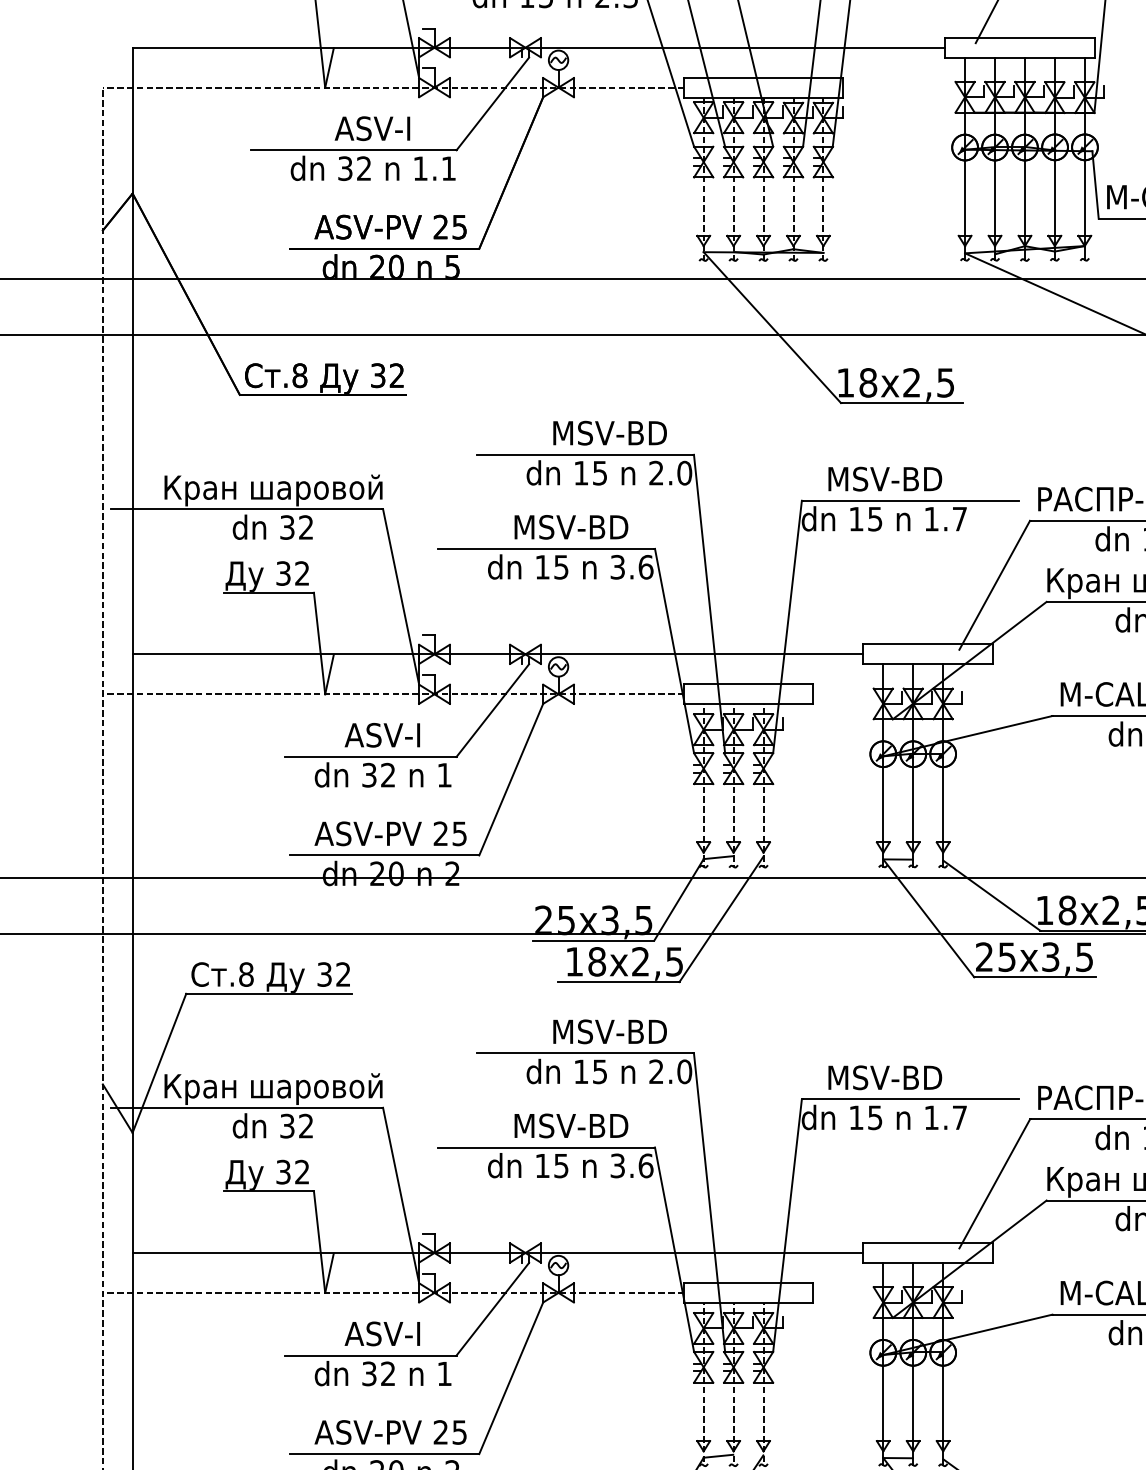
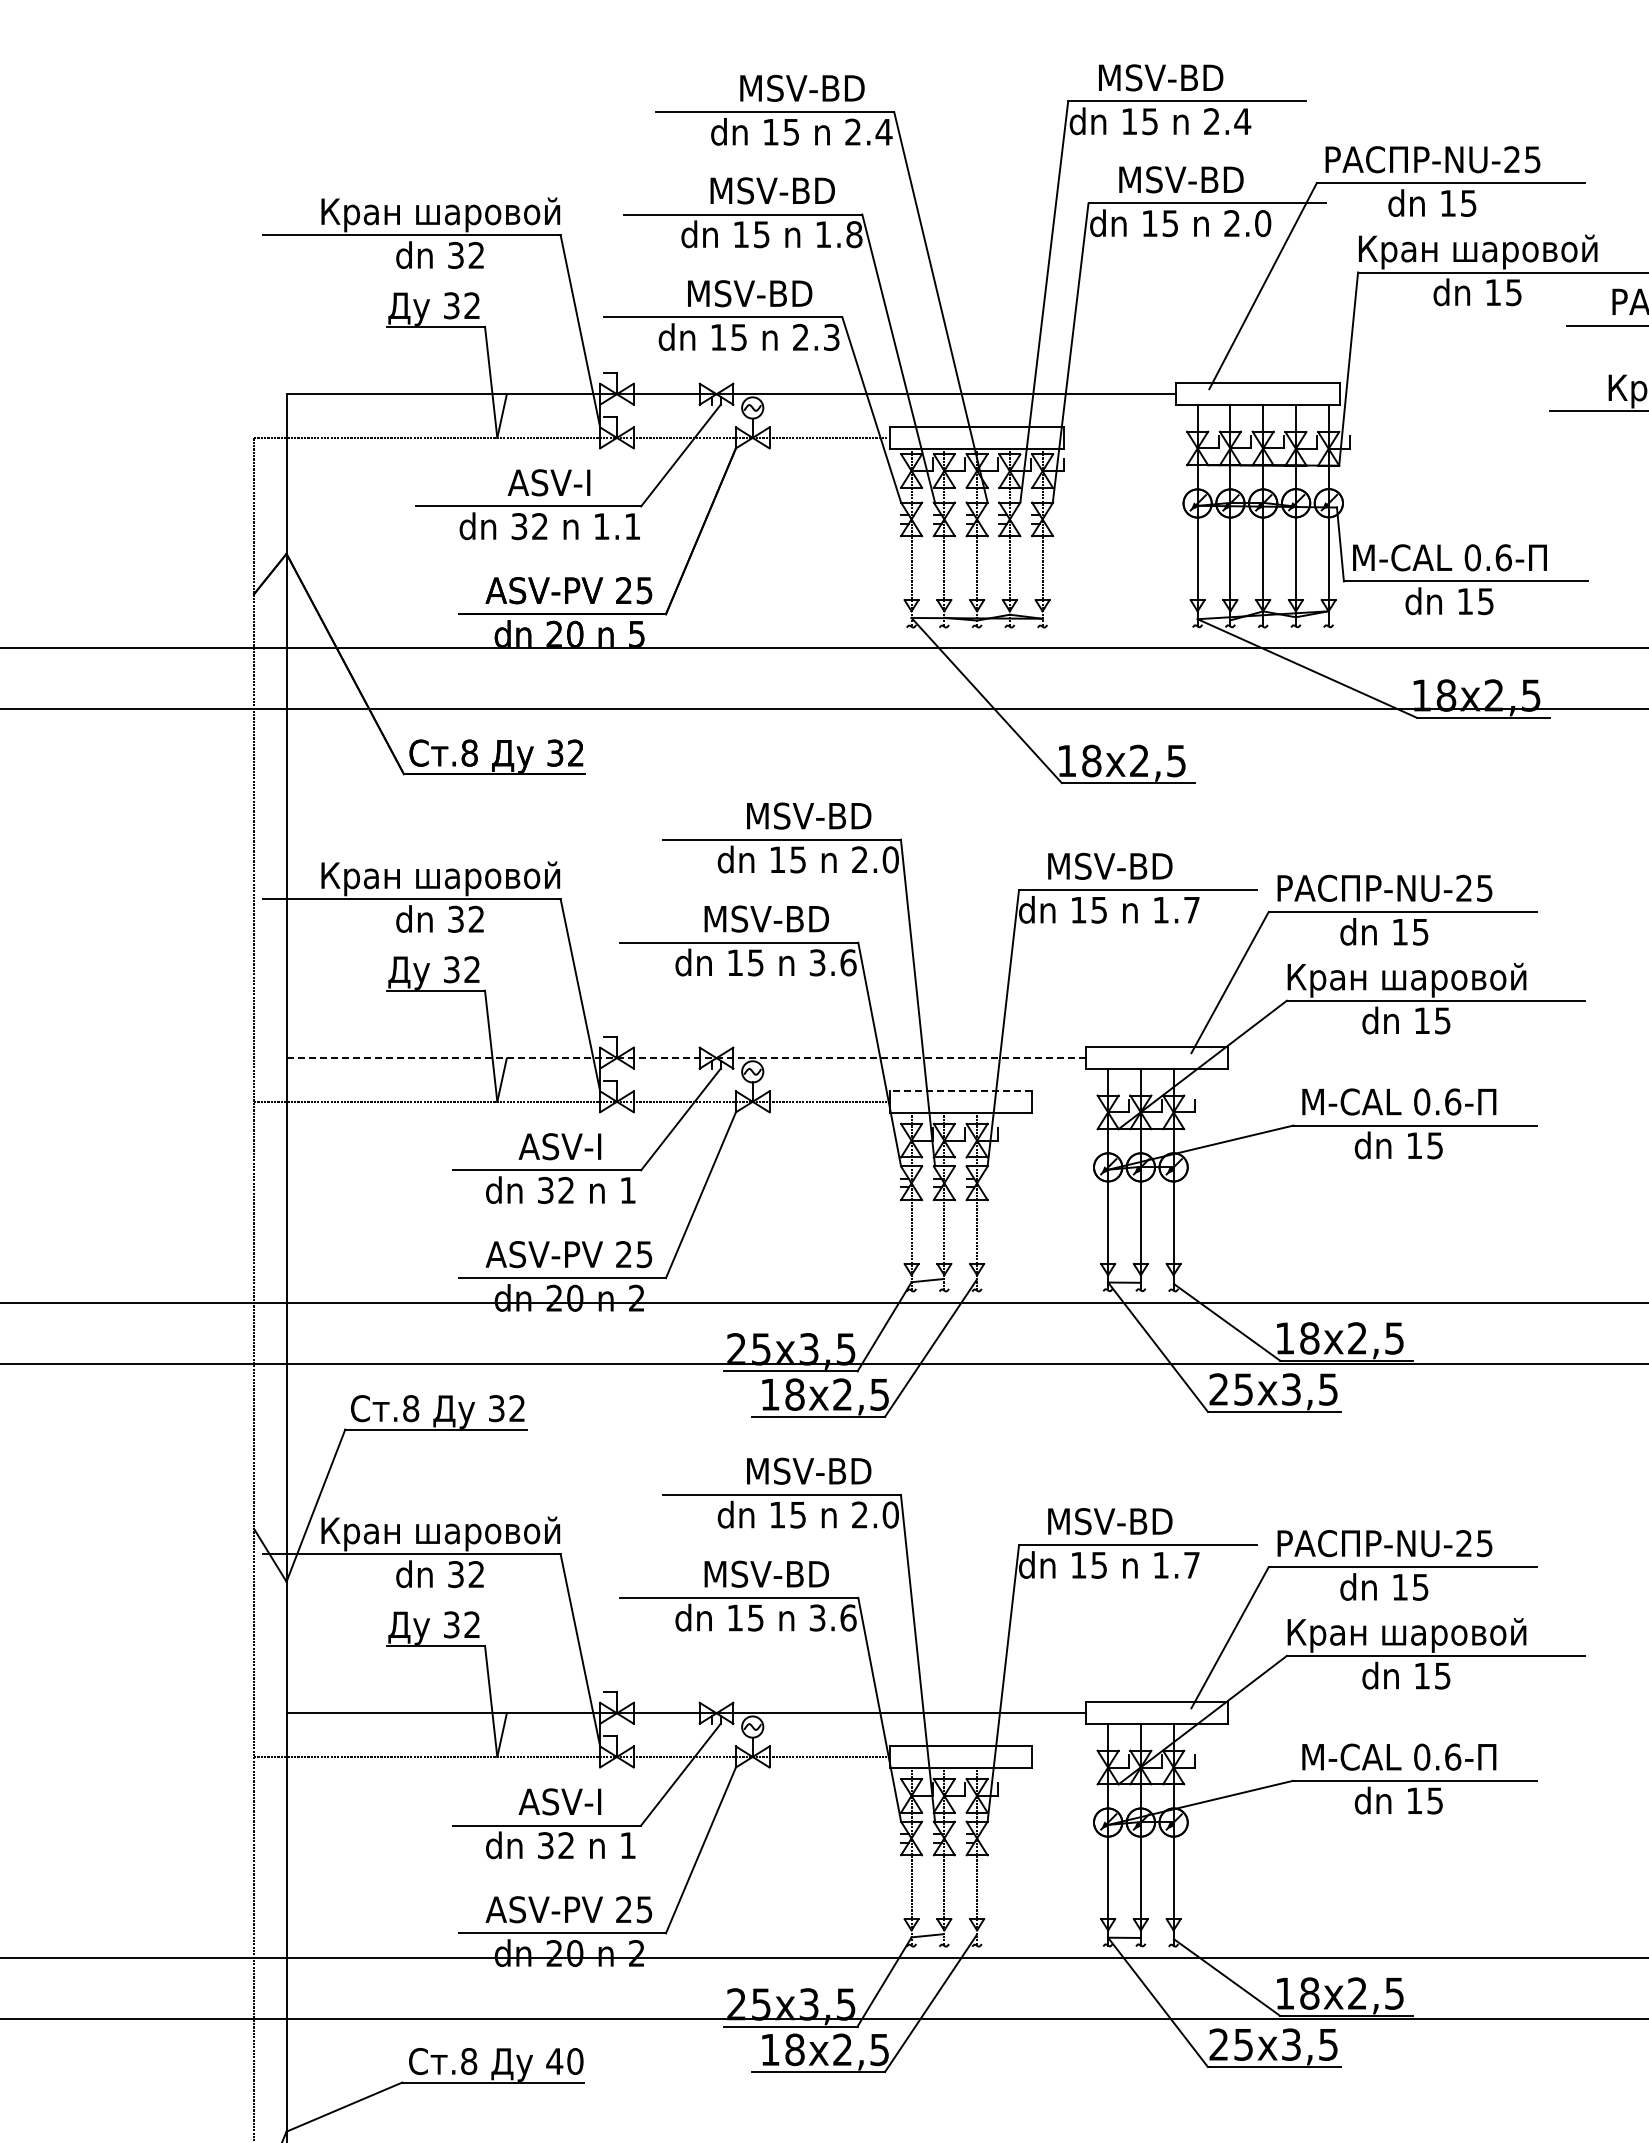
line: (498, 654) -> (686, 1058), solid -> dashed
line: (748, 683) -> (960, 1090), solid -> dashed

